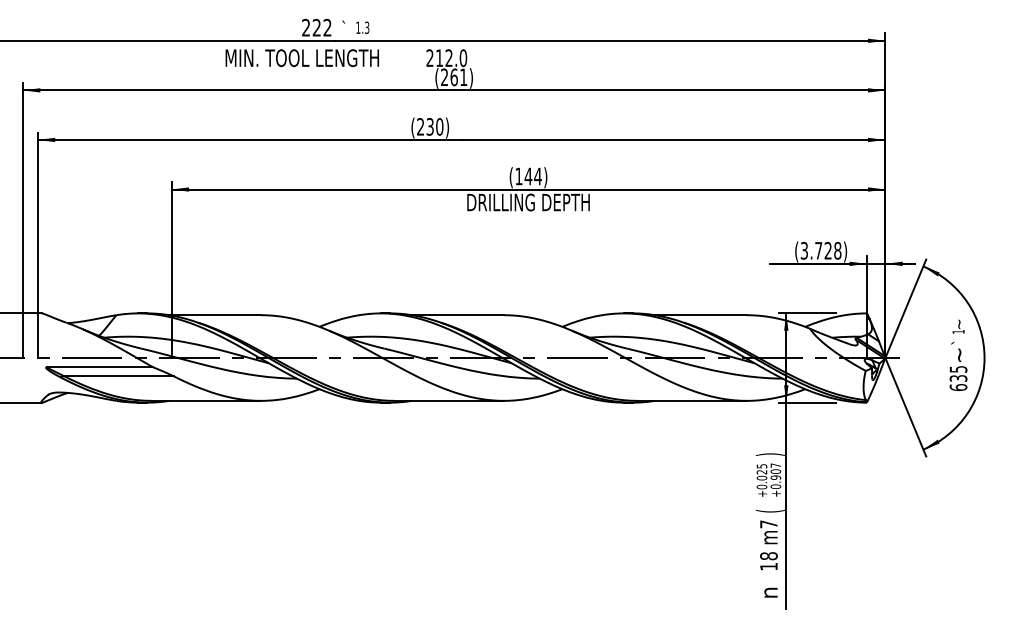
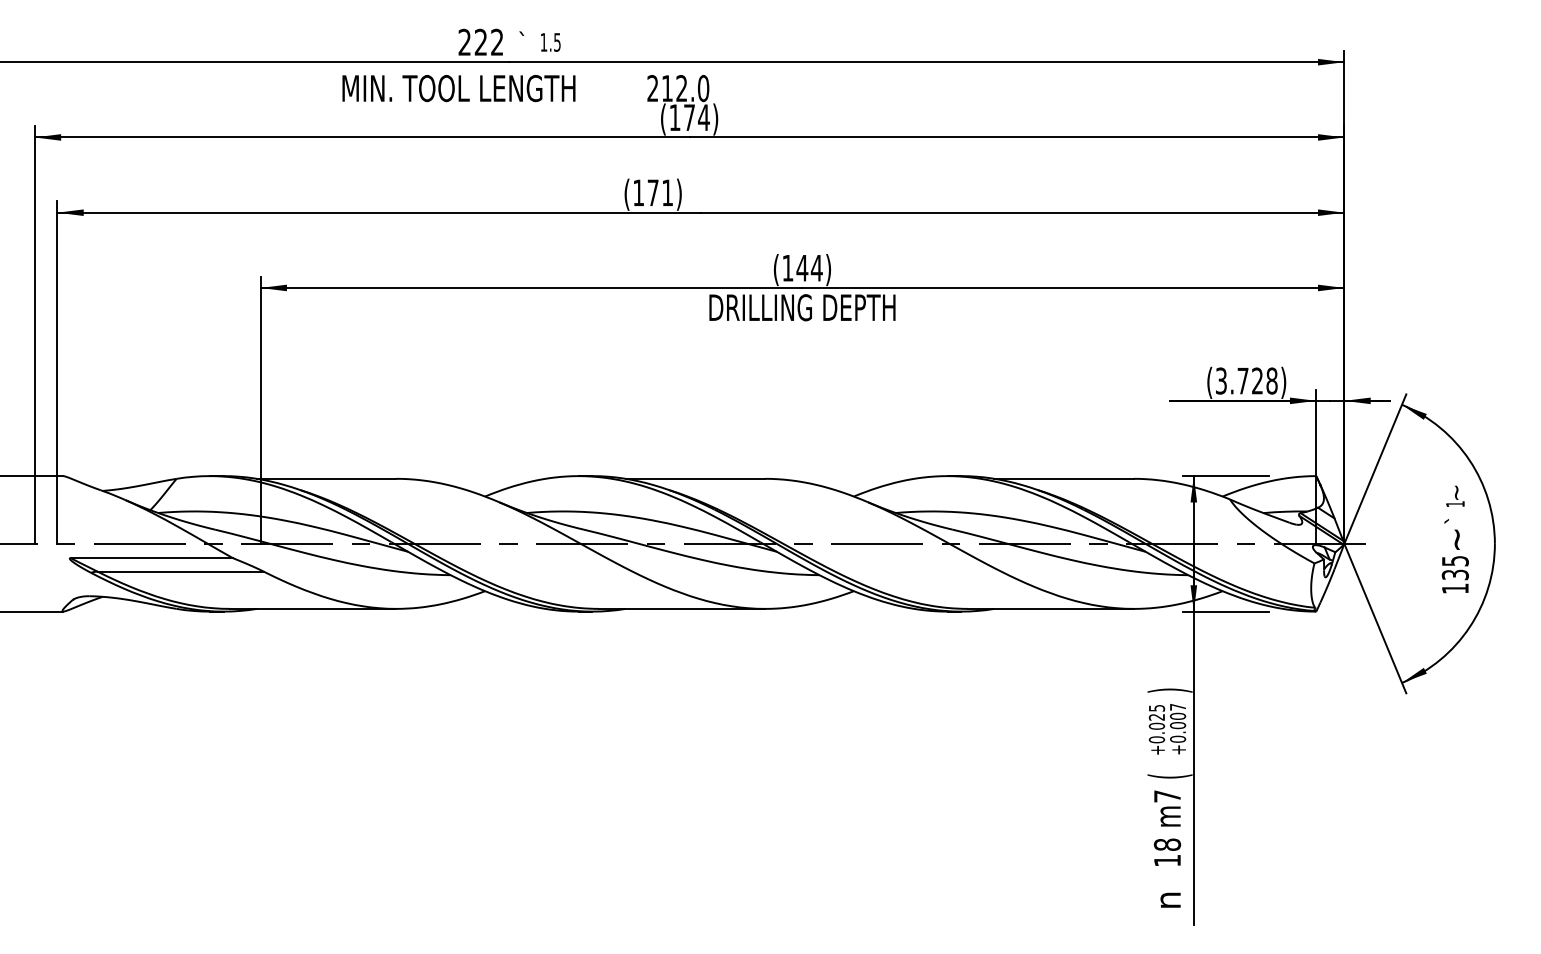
text: (367, 26) -> (557, 40), 1.3 -> 1.5
text: (454, 77) -> (690, 117), (261) -> (174)
text: (430, 126) -> (653, 192), (230) -> (171)
text: (958, 387) -> (1455, 588), 635 -> 135
text: (776, 477) -> (1178, 725), +0.907 -> +0.007

